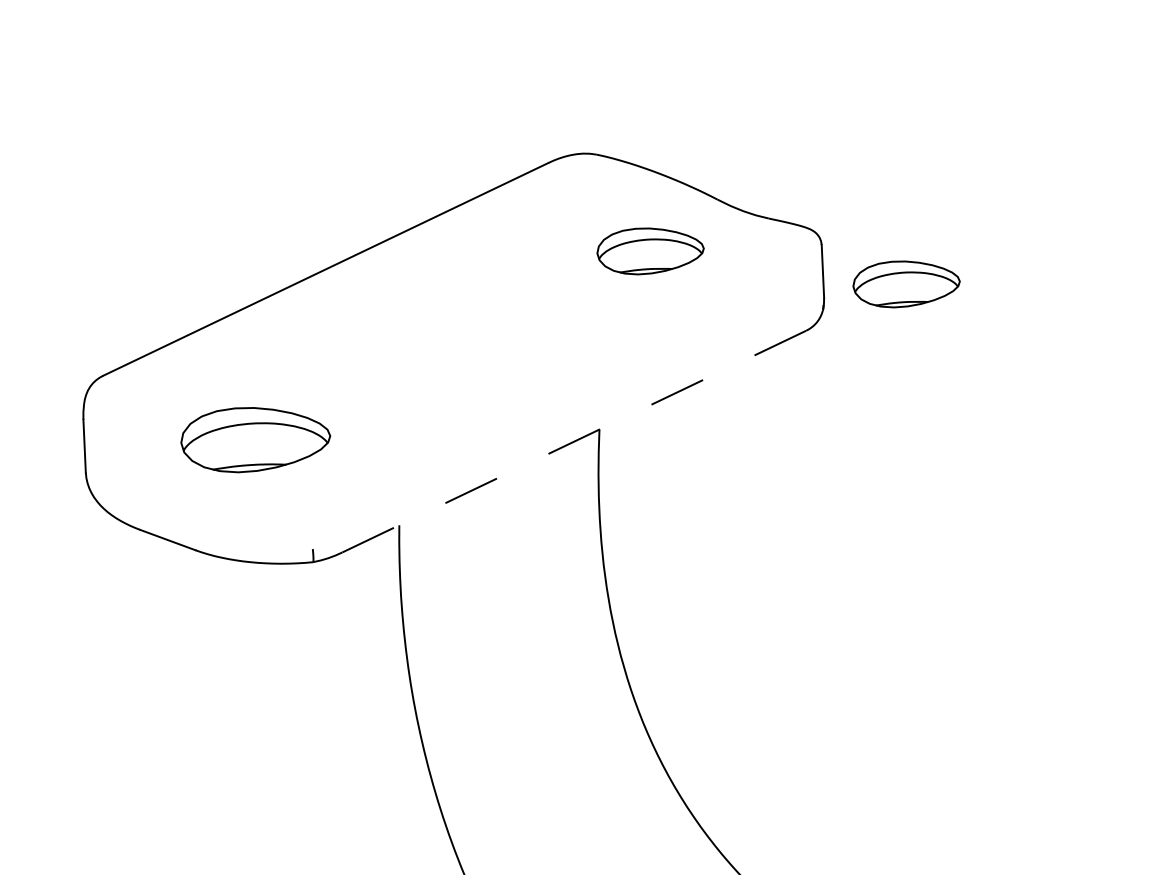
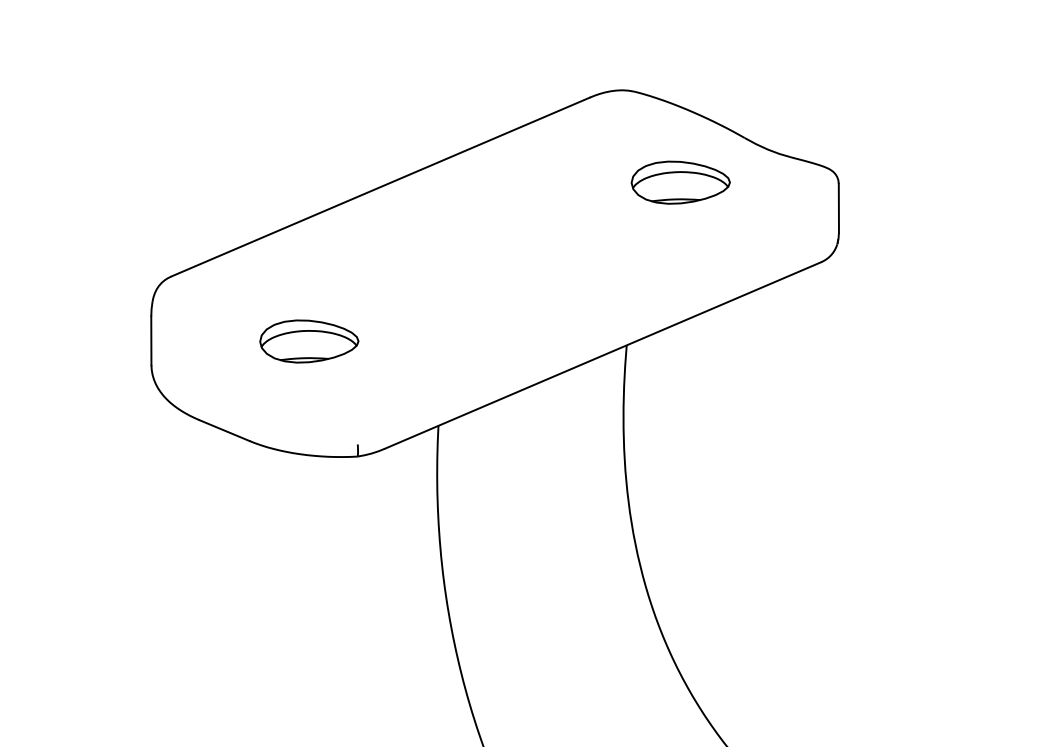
part: (906, 284) -> (915, 223), removed
part: (255, 440) -> (309, 342), size x0.71
line: (574, 441) -> (603, 355), dashed -> solid

